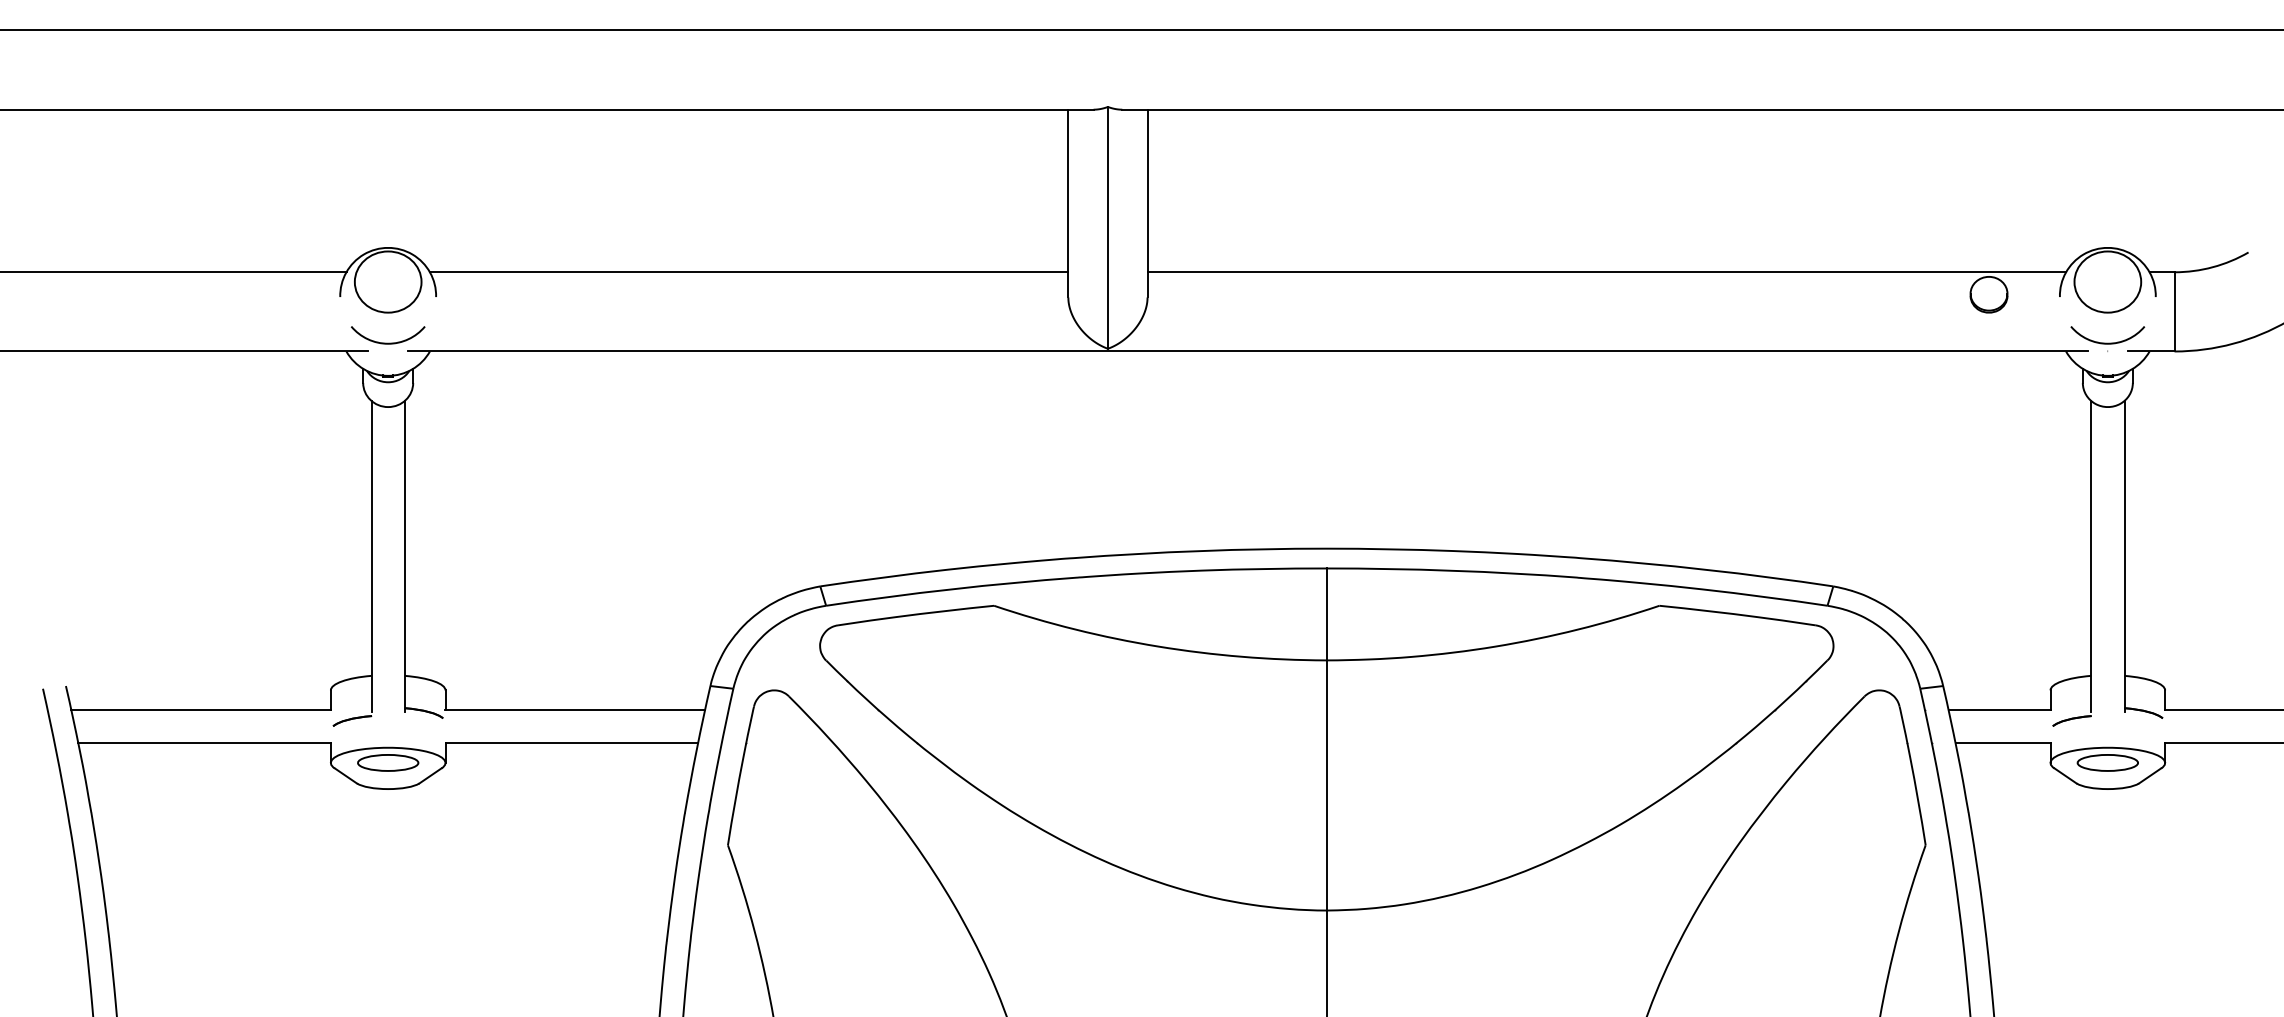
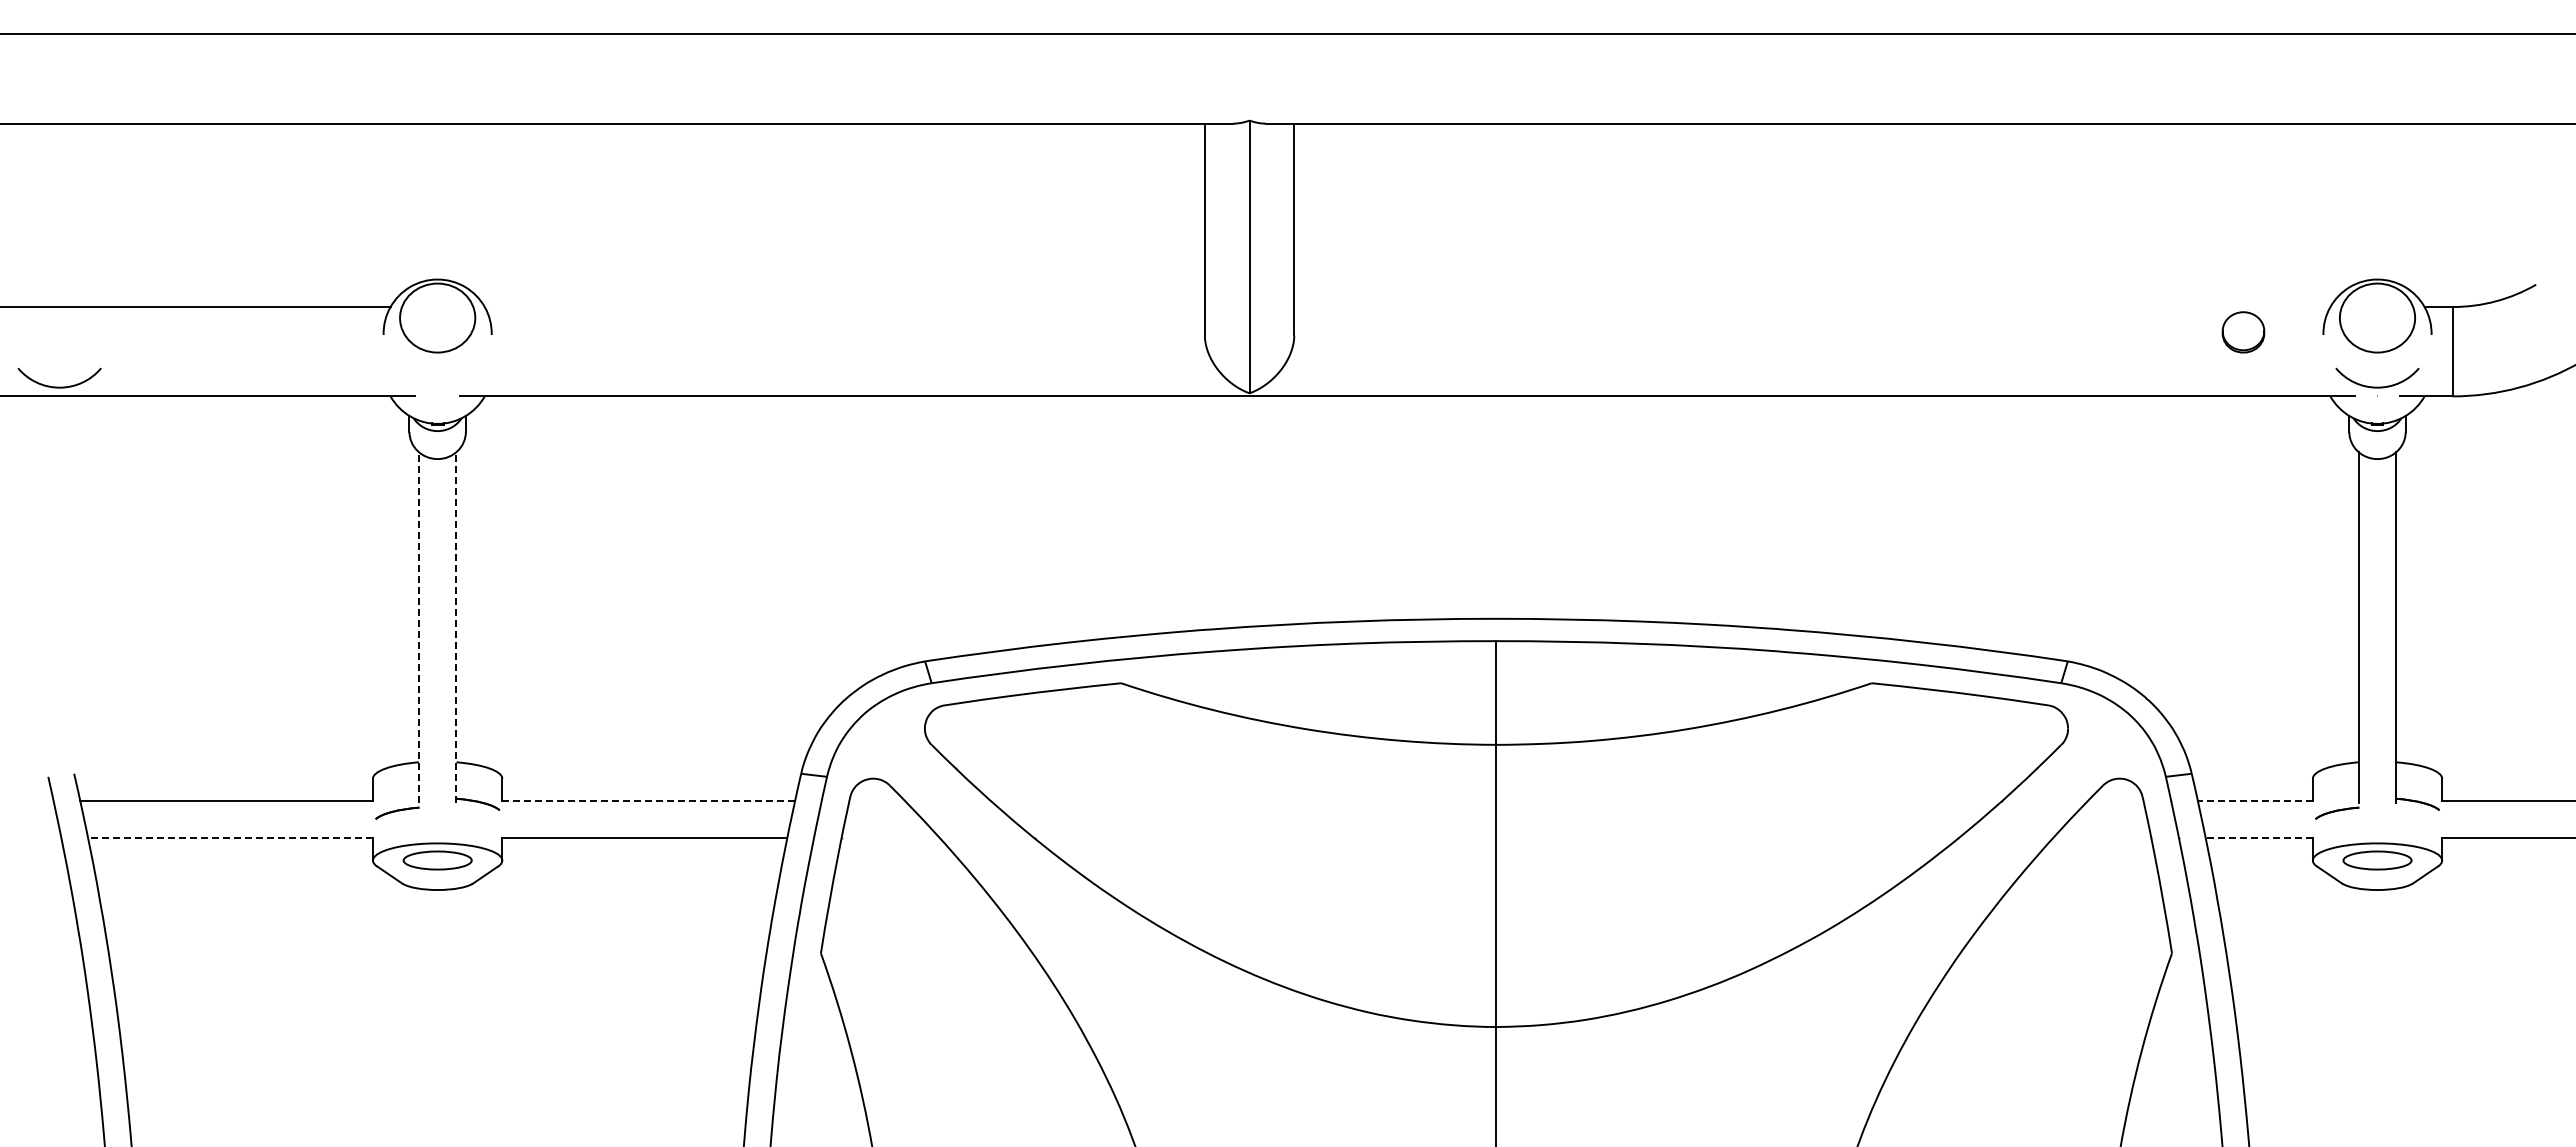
line: (748, 272) -> (844, 307), removed
line: (1606, 272) -> (1812, 307), removed
arc: (388, 342) -> (59, 386), moved
line: (371, 556) -> (418, 627), solid -> dashed
line: (404, 556) -> (456, 627), solid -> dashed
line: (575, 709) -> (648, 800), solid -> dashed
line: (1999, 709) -> (2255, 800), solid -> dashed
line: (204, 743) -> (230, 838), solid -> dashed
line: (2002, 743) -> (2258, 838), solid -> dashed

